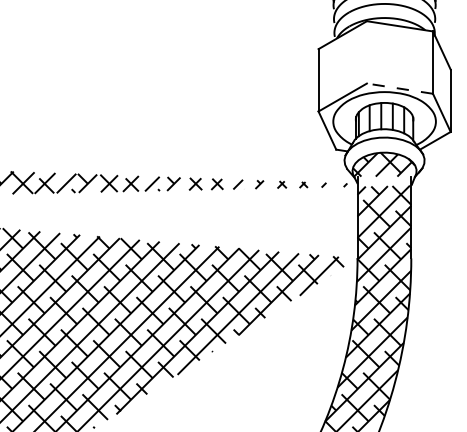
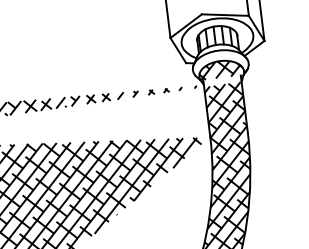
line: (399, 88) -> (225, 15), dashed -> solid

